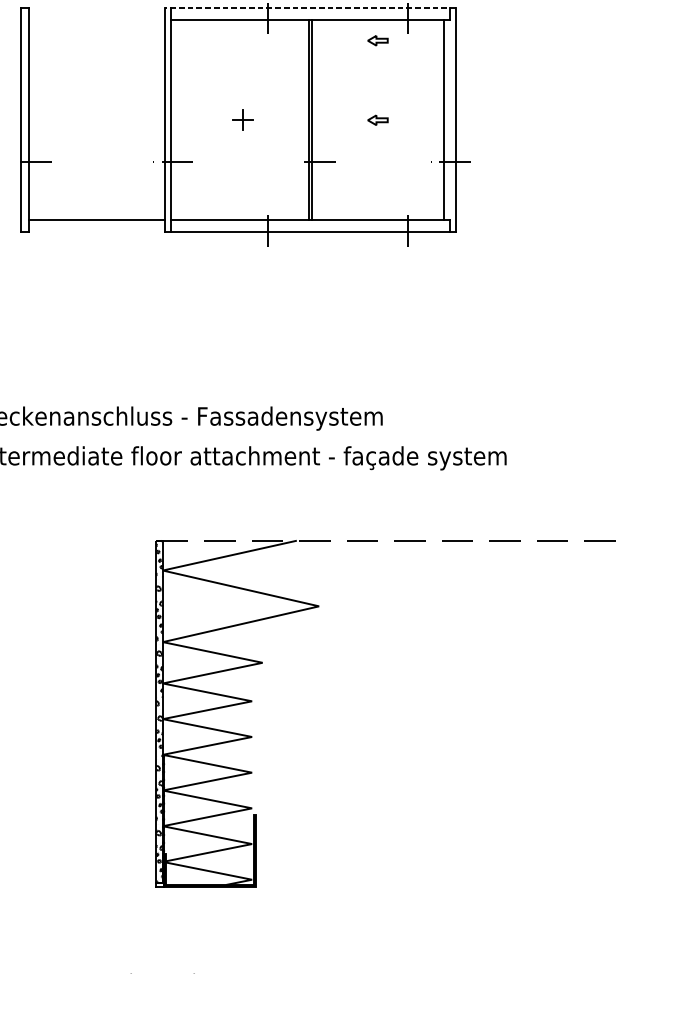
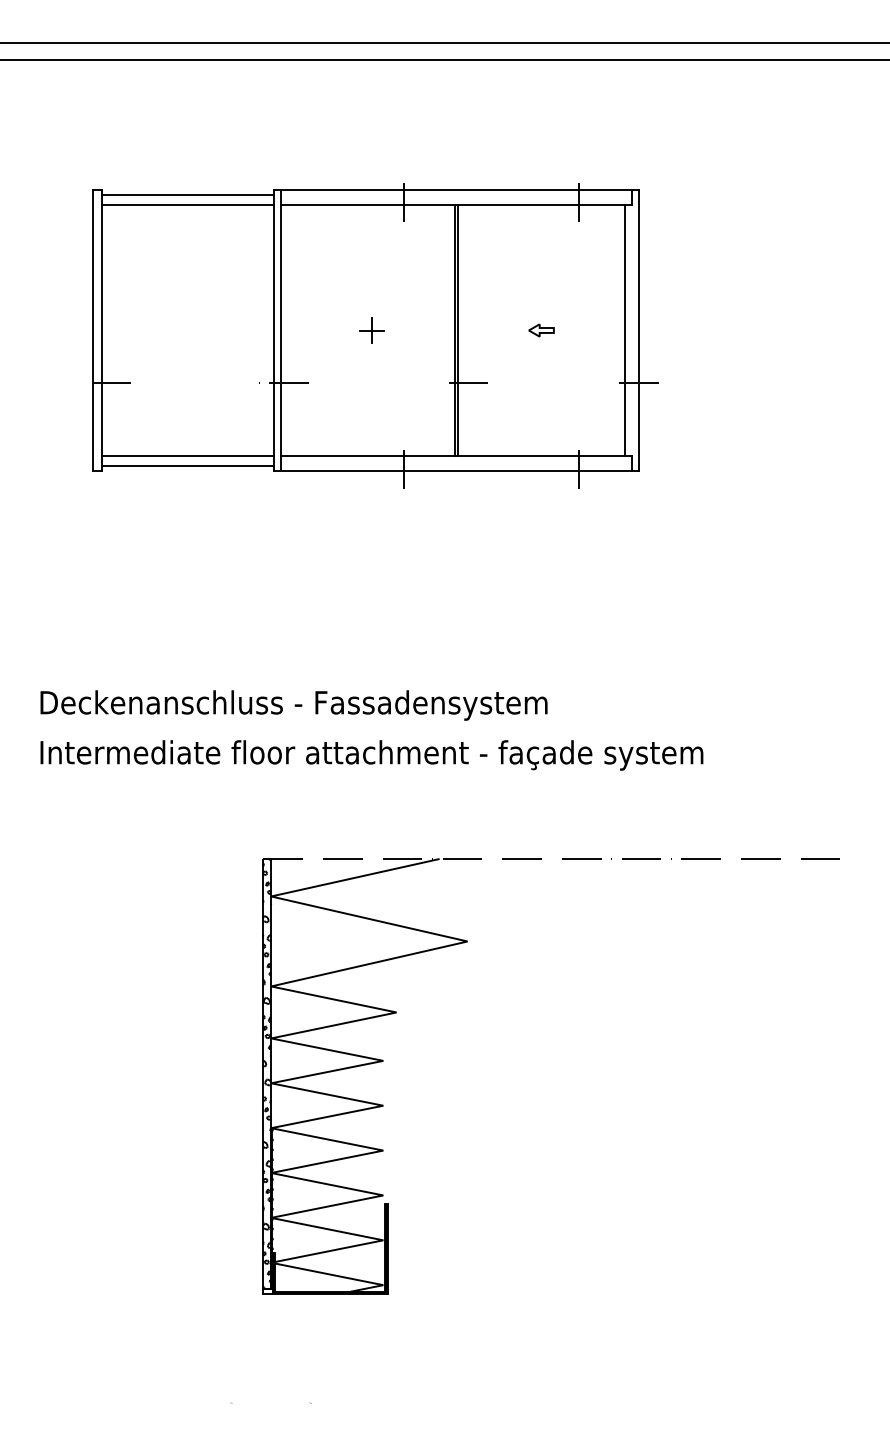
line: (310, 8) -> (456, 189), dashed -> solid
line: (97, 12) -> (188, 194), added
line: (97, 20) -> (188, 204), added
part: (377, 40) -> (541, 230), removed
line: (97, 228) -> (188, 466), added

